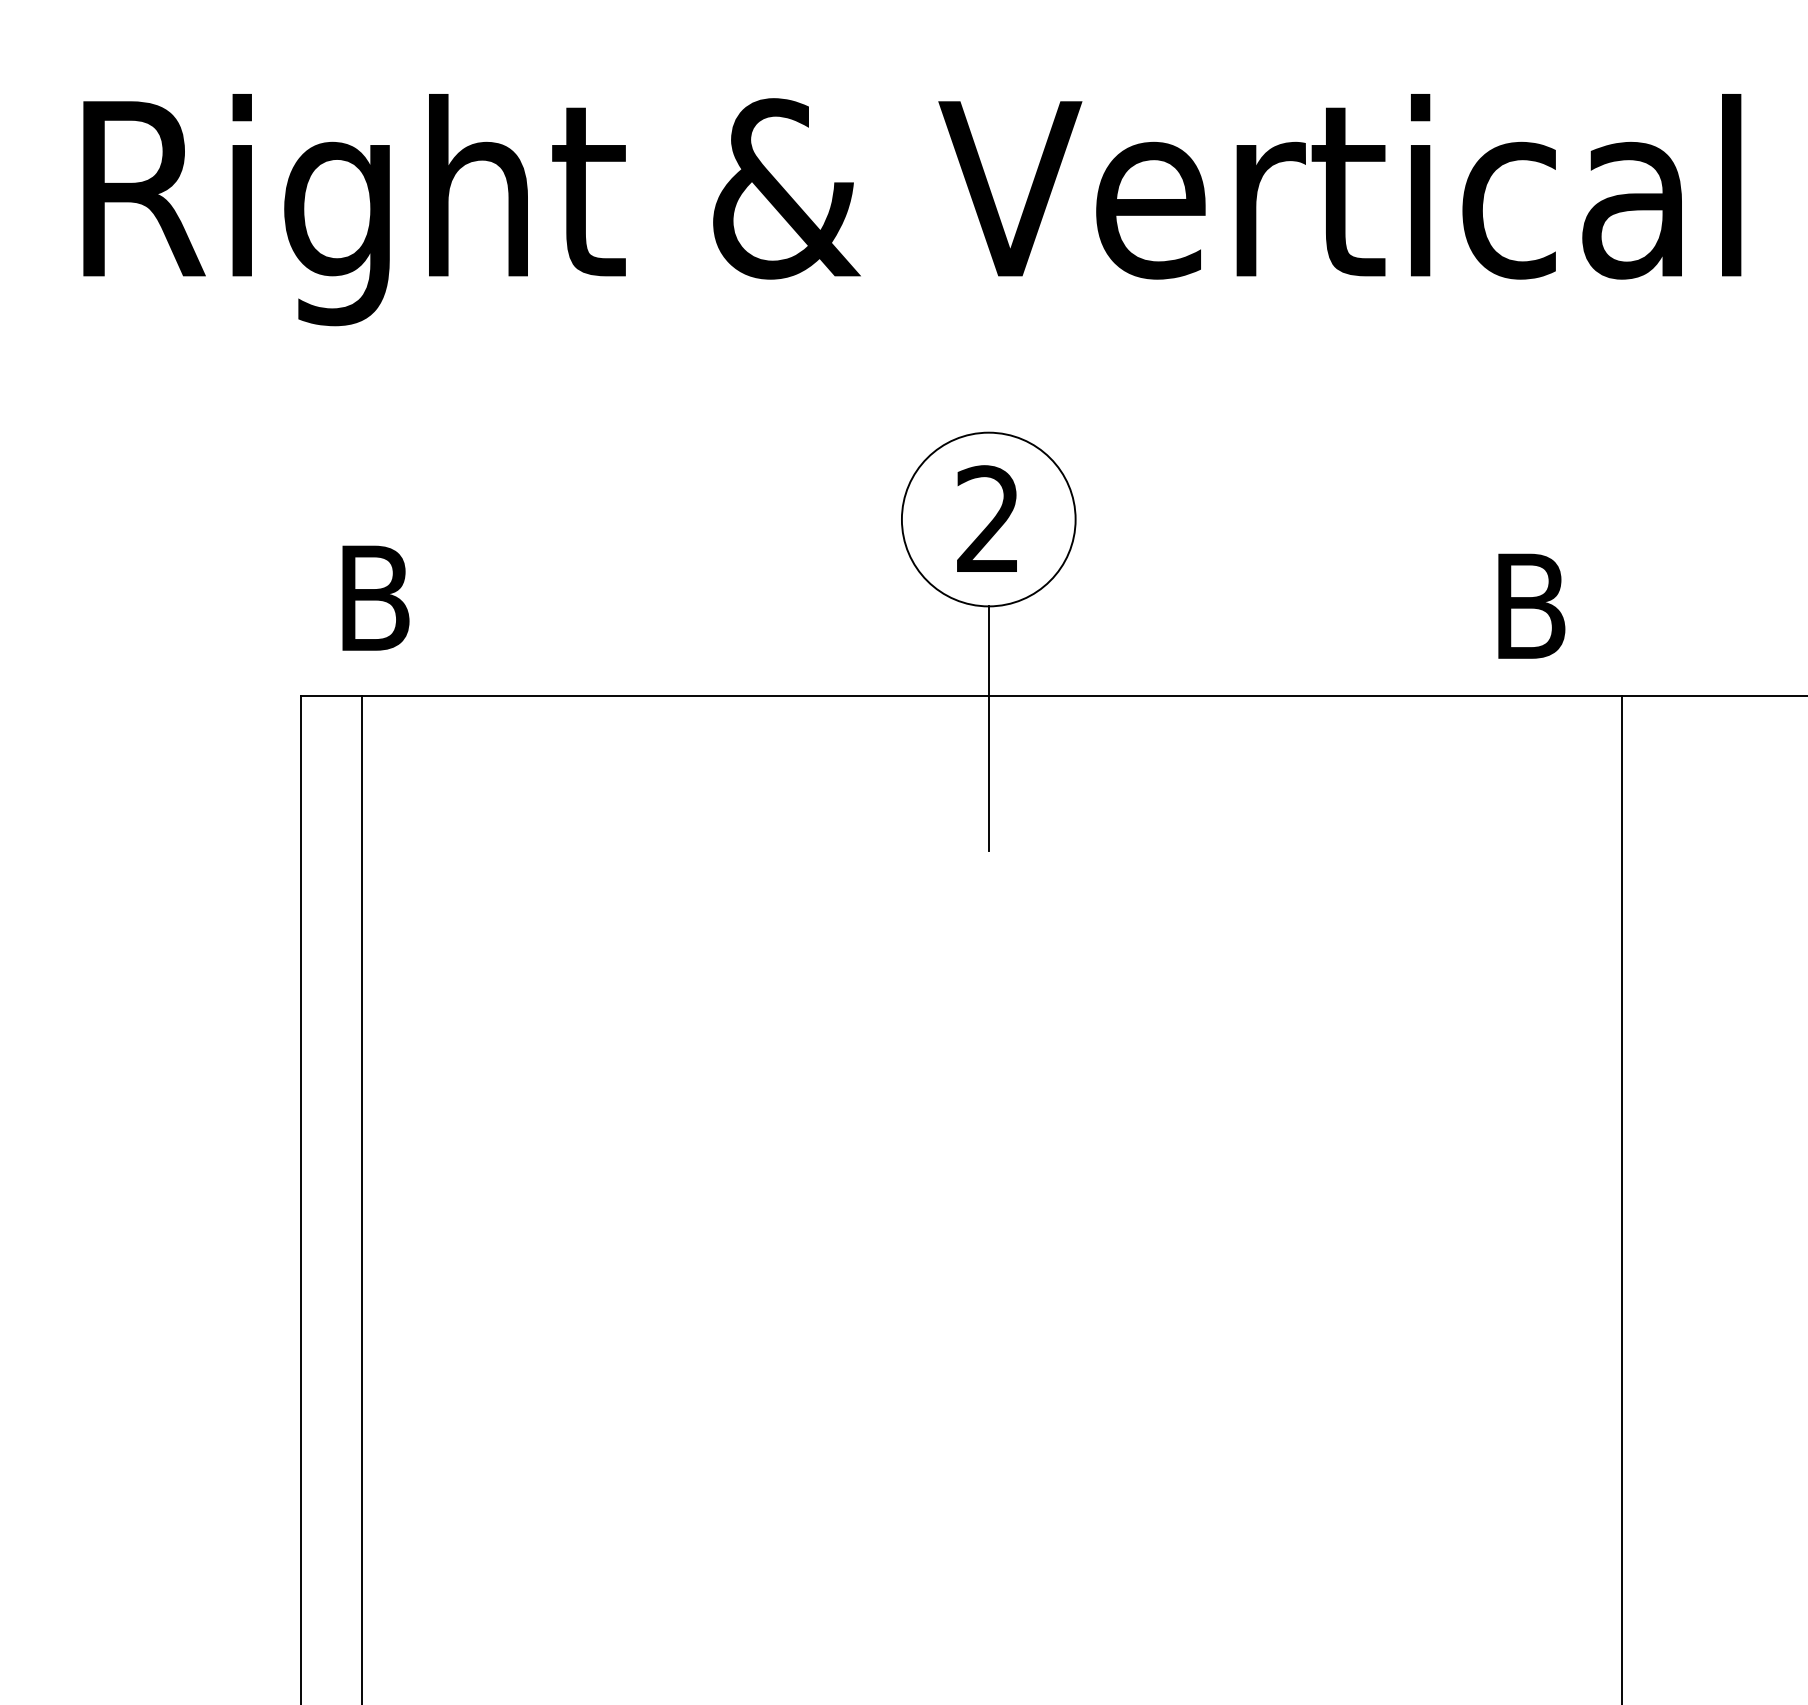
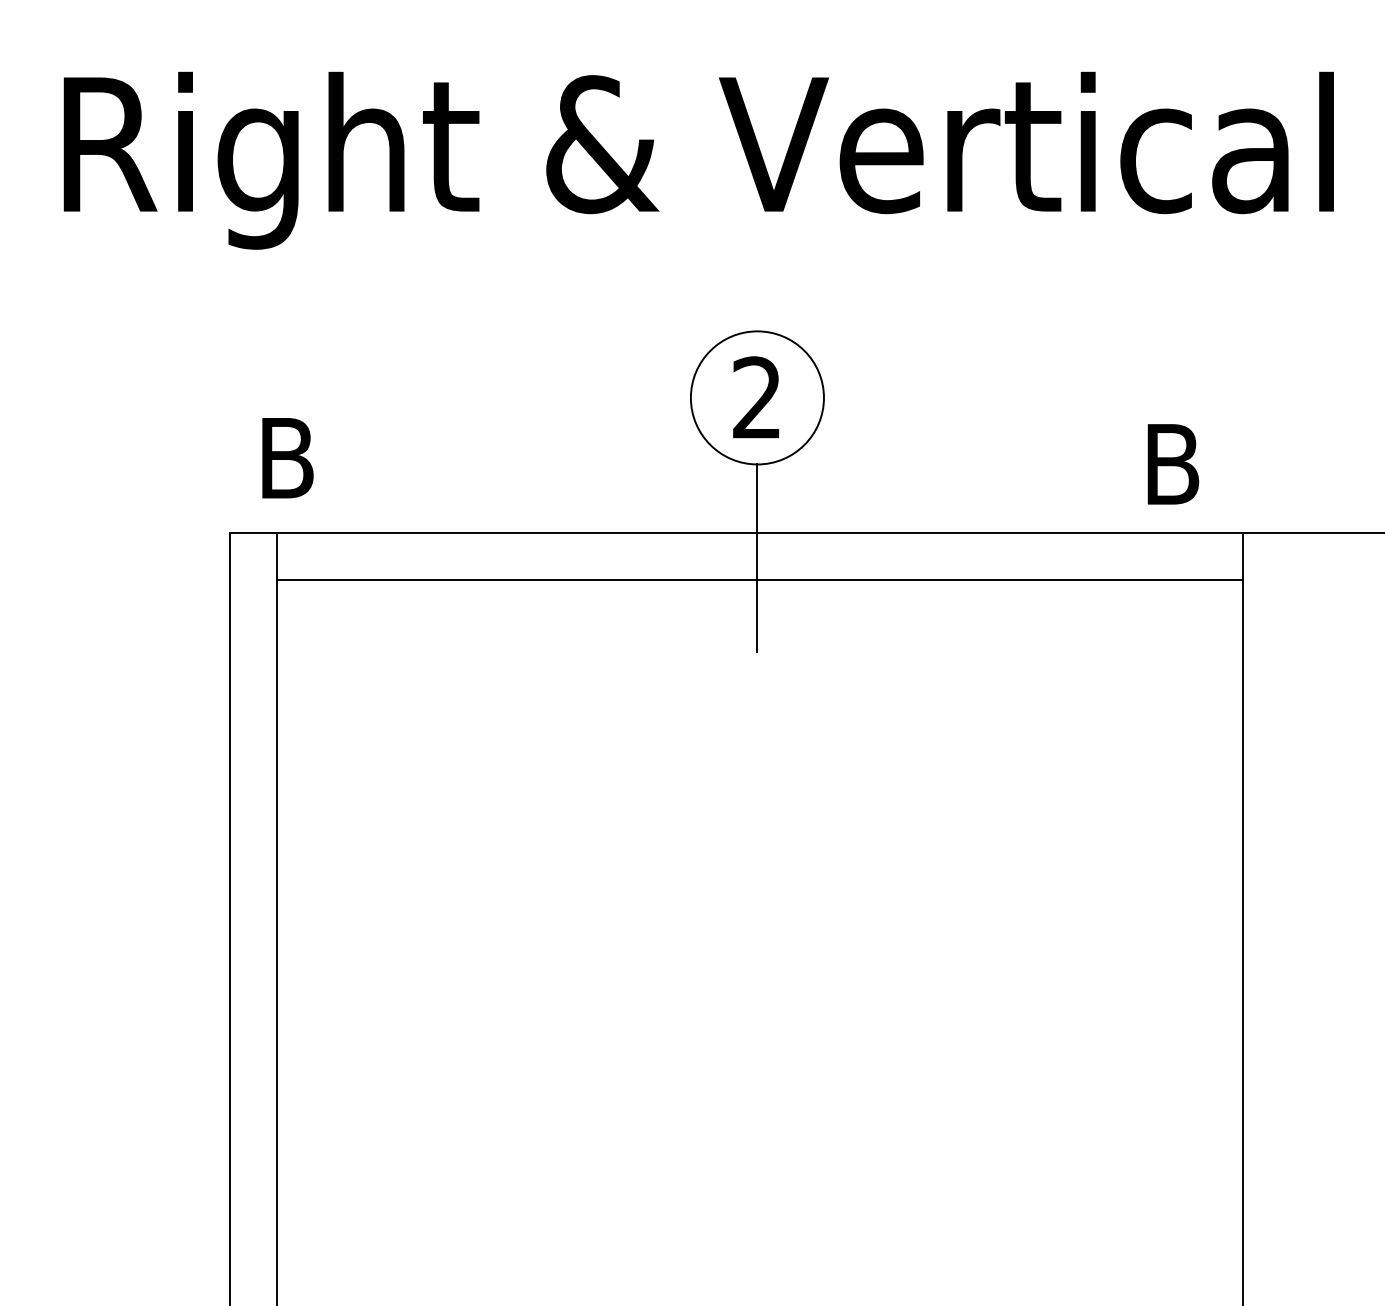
line: (991, 757) -> (759, 580), added

